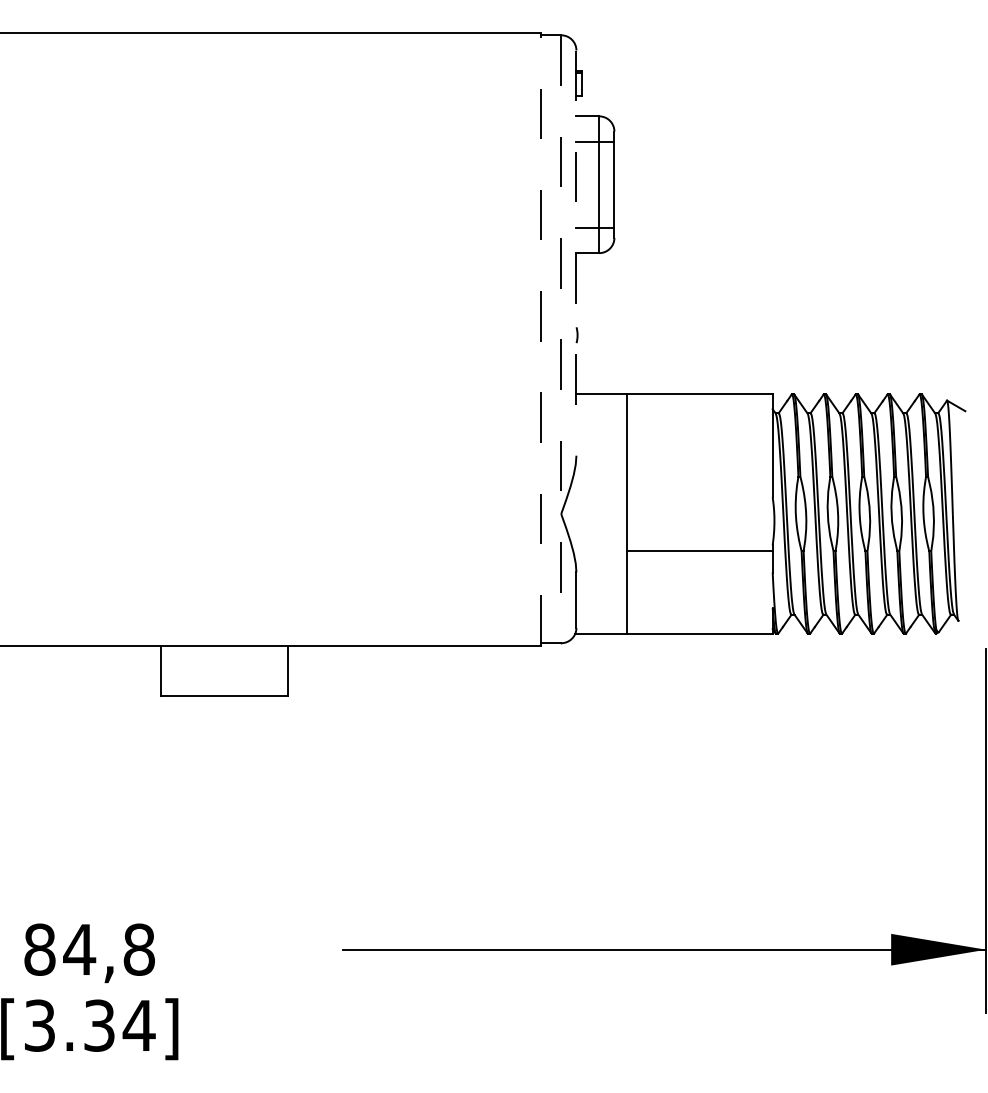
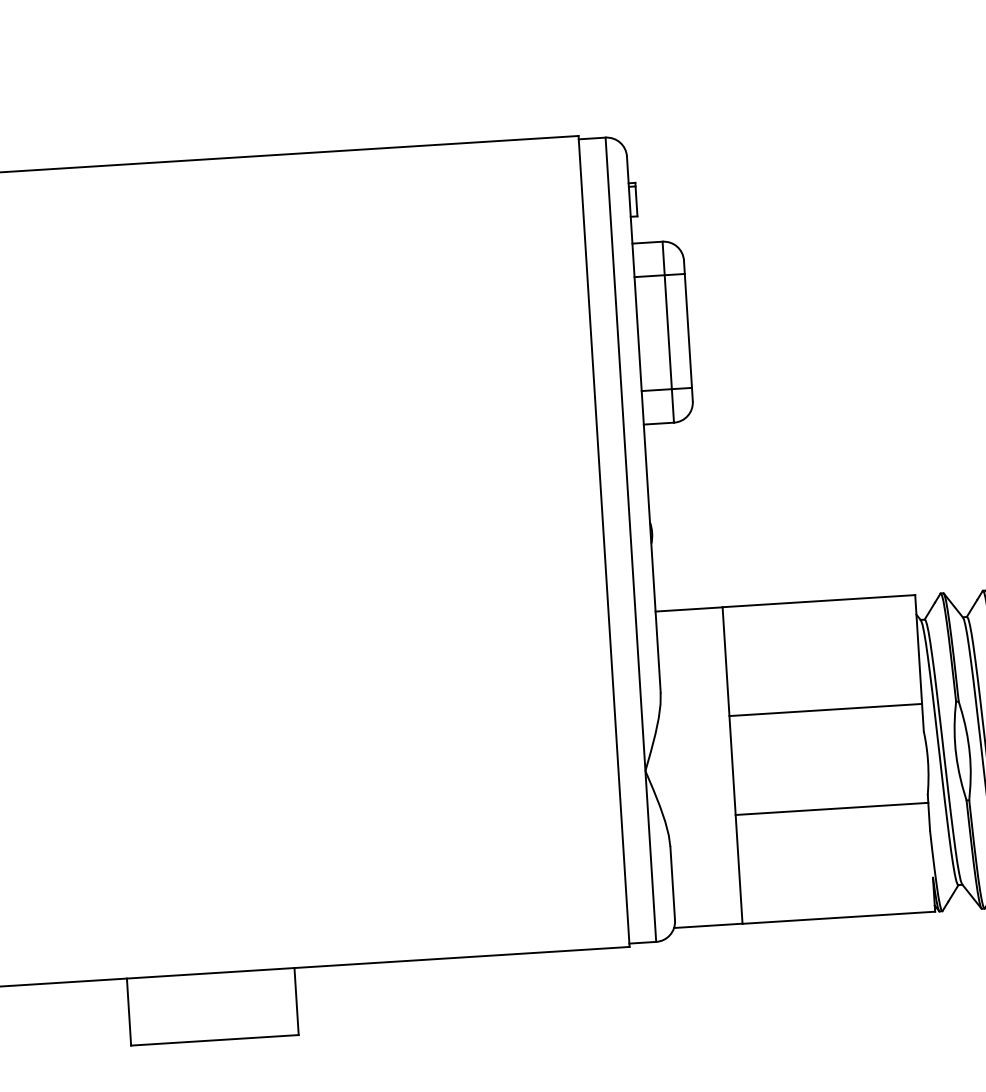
line: (576, 253) -> (643, 425), dashed -> solid
line: (540, 338) -> (603, 540), dashed -> solid
line: (561, 339) -> (631, 540), dashed -> solid
line: (699, 476) -> (825, 709), added

